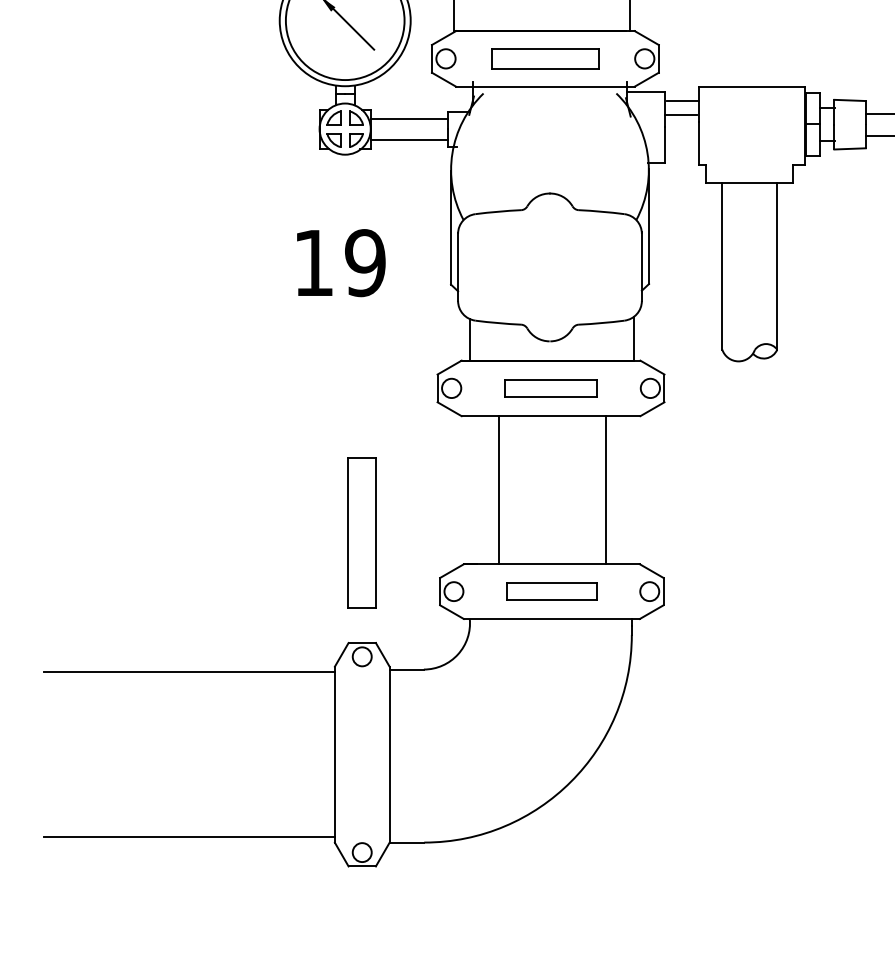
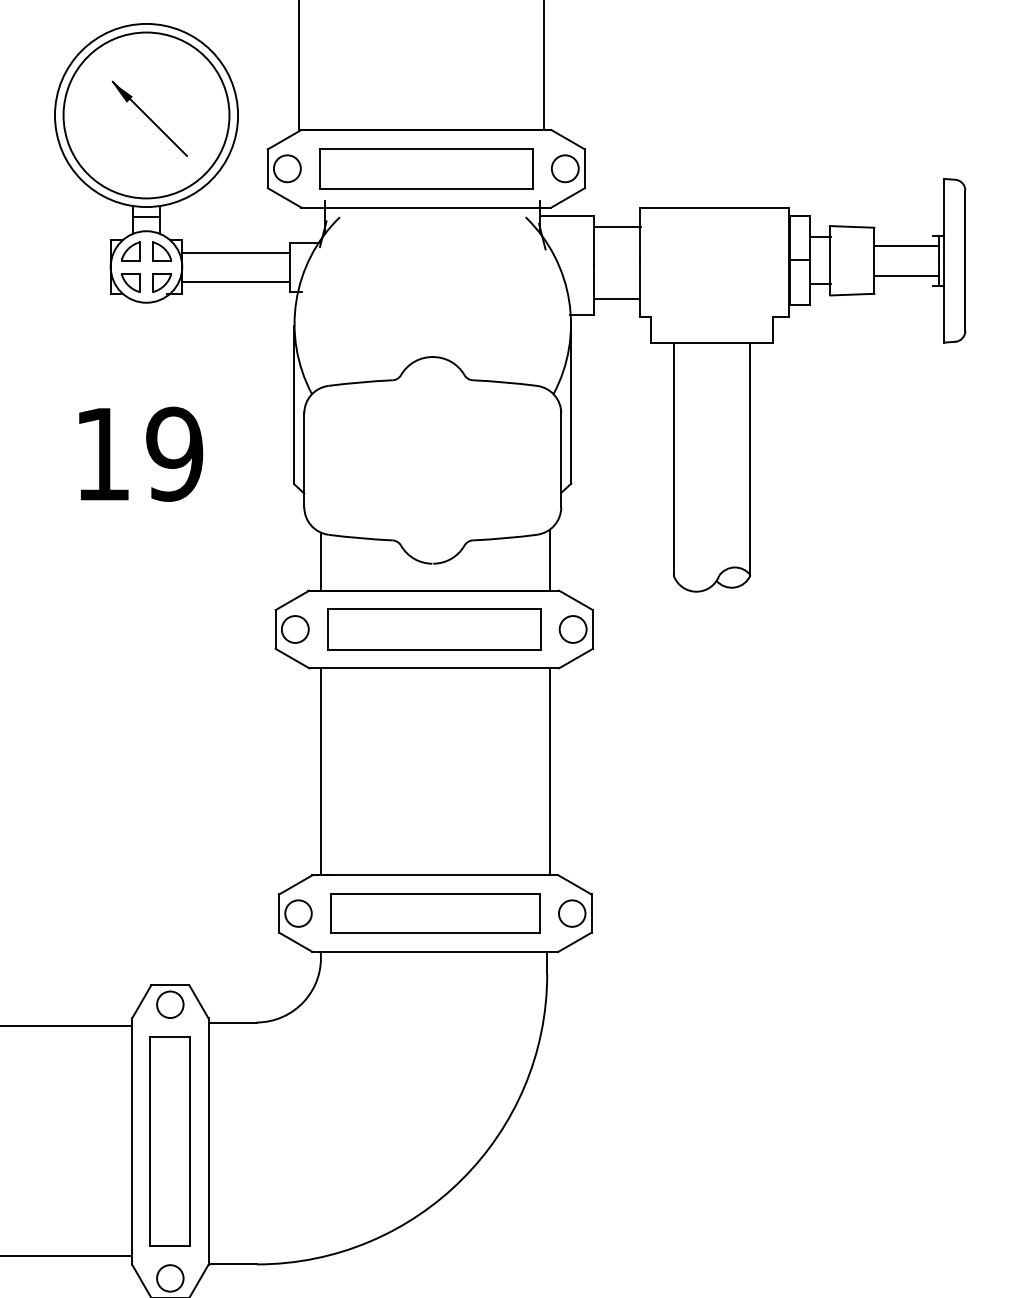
part: (544, 58) -> (425, 168), size x1.43
line: (681, 115) -> (616, 299), moved
part: (550, 388) -> (433, 629), size x1.67
line: (498, 489) -> (320, 770), moved
line: (605, 489) -> (549, 770), moved
part: (361, 532) -> (169, 1141), moved
part: (551, 591) -> (434, 913), size x1.67

